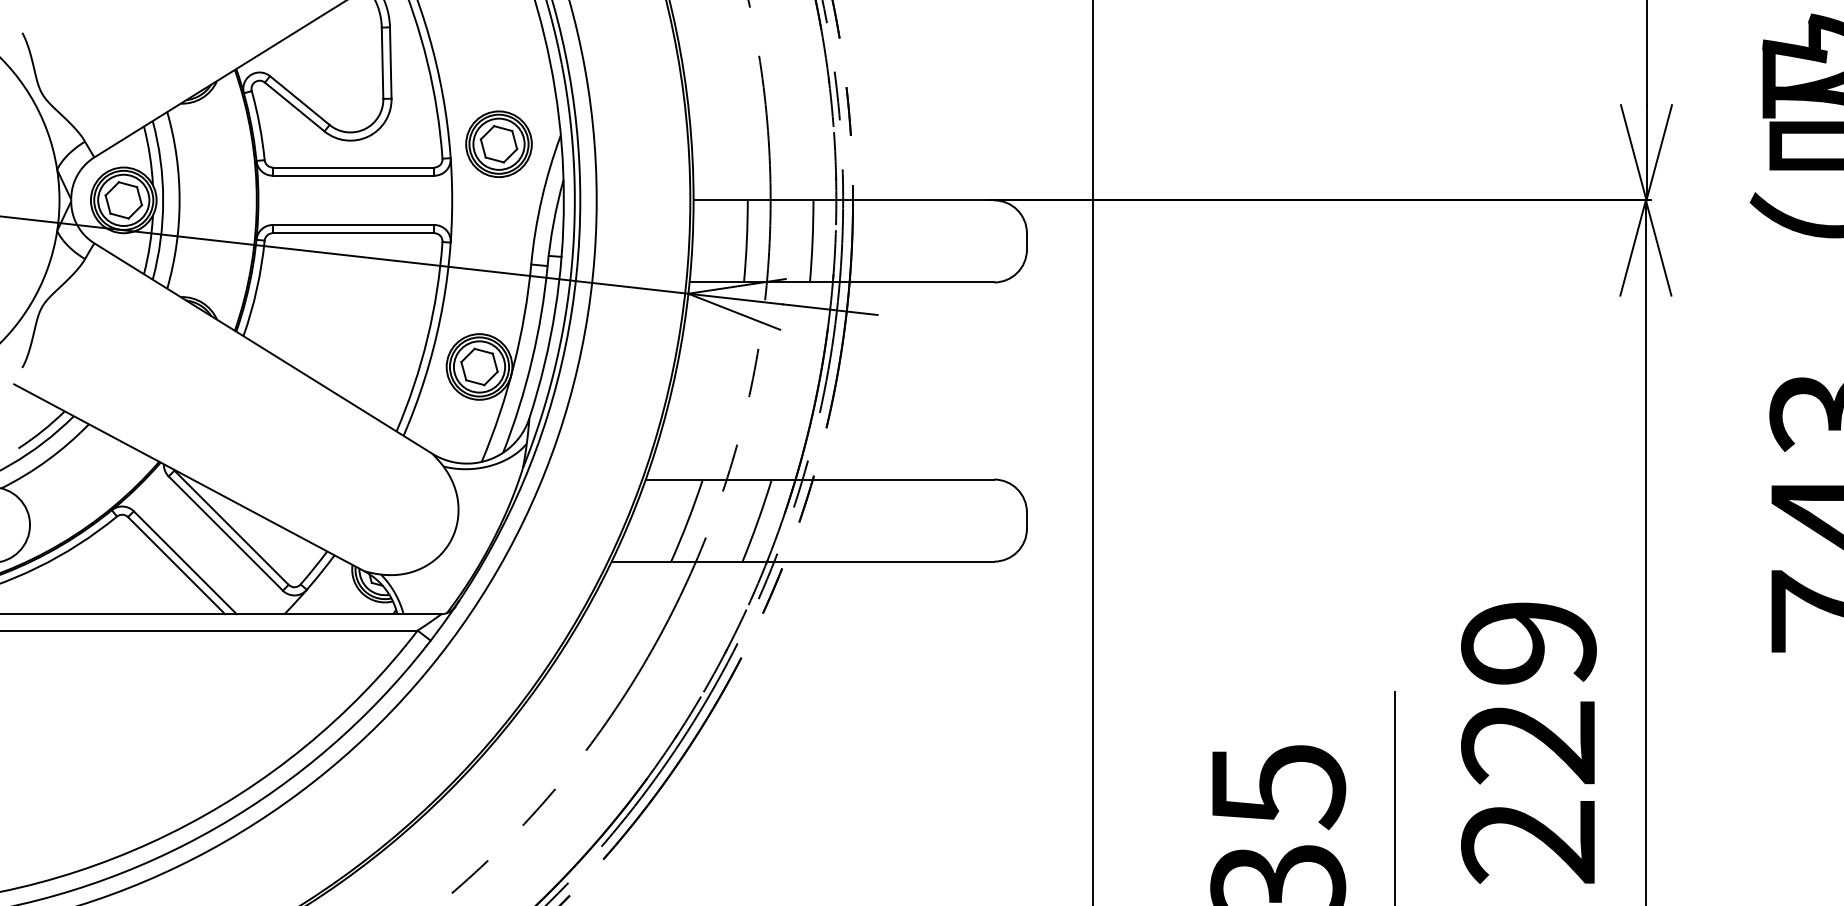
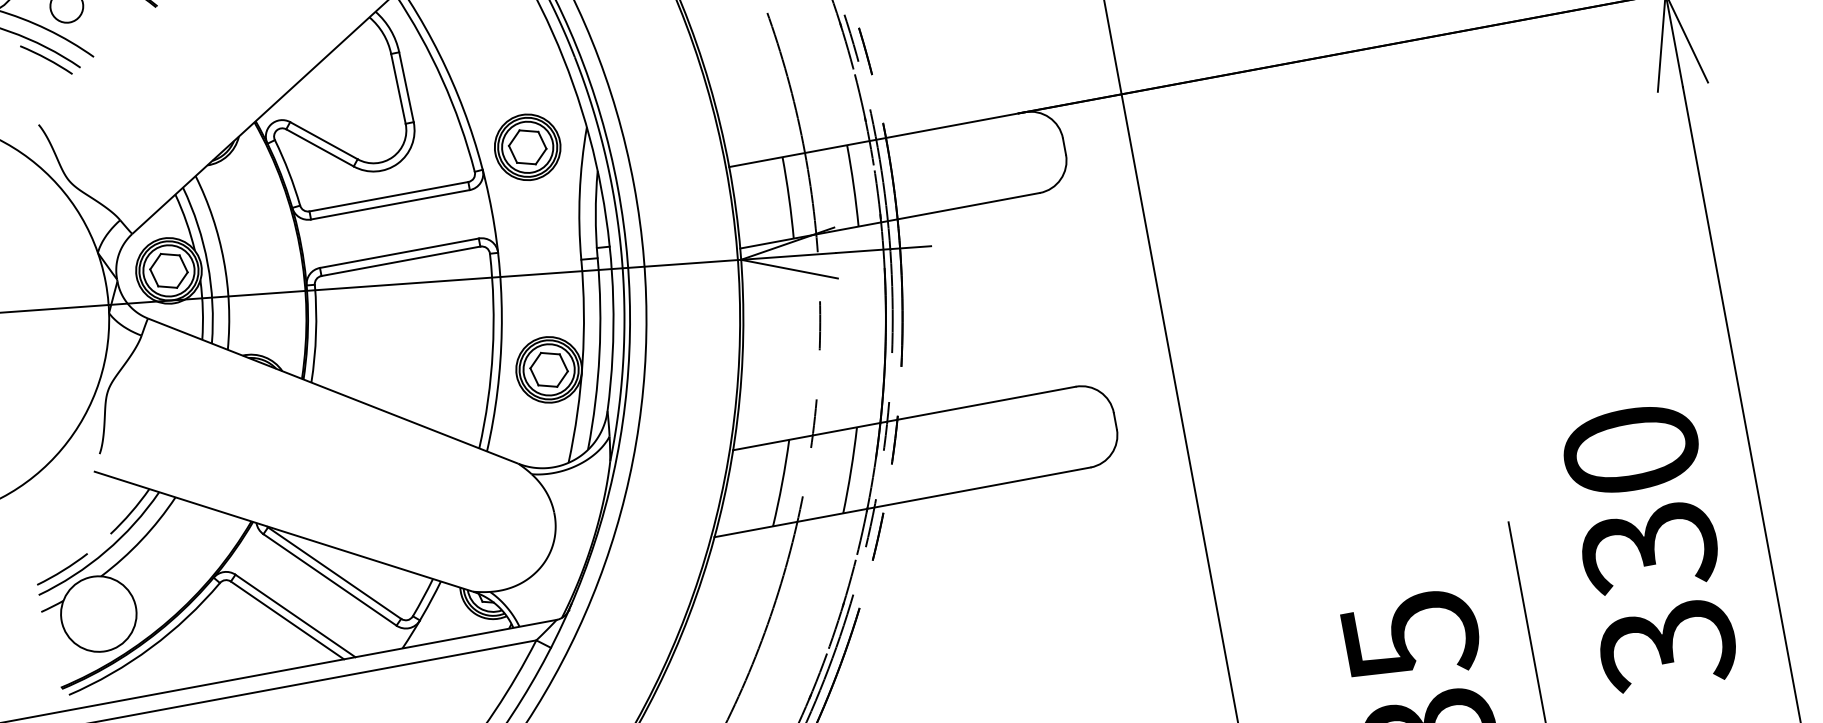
text: (1528, 743) -> (1649, 548), 229 -> 330

